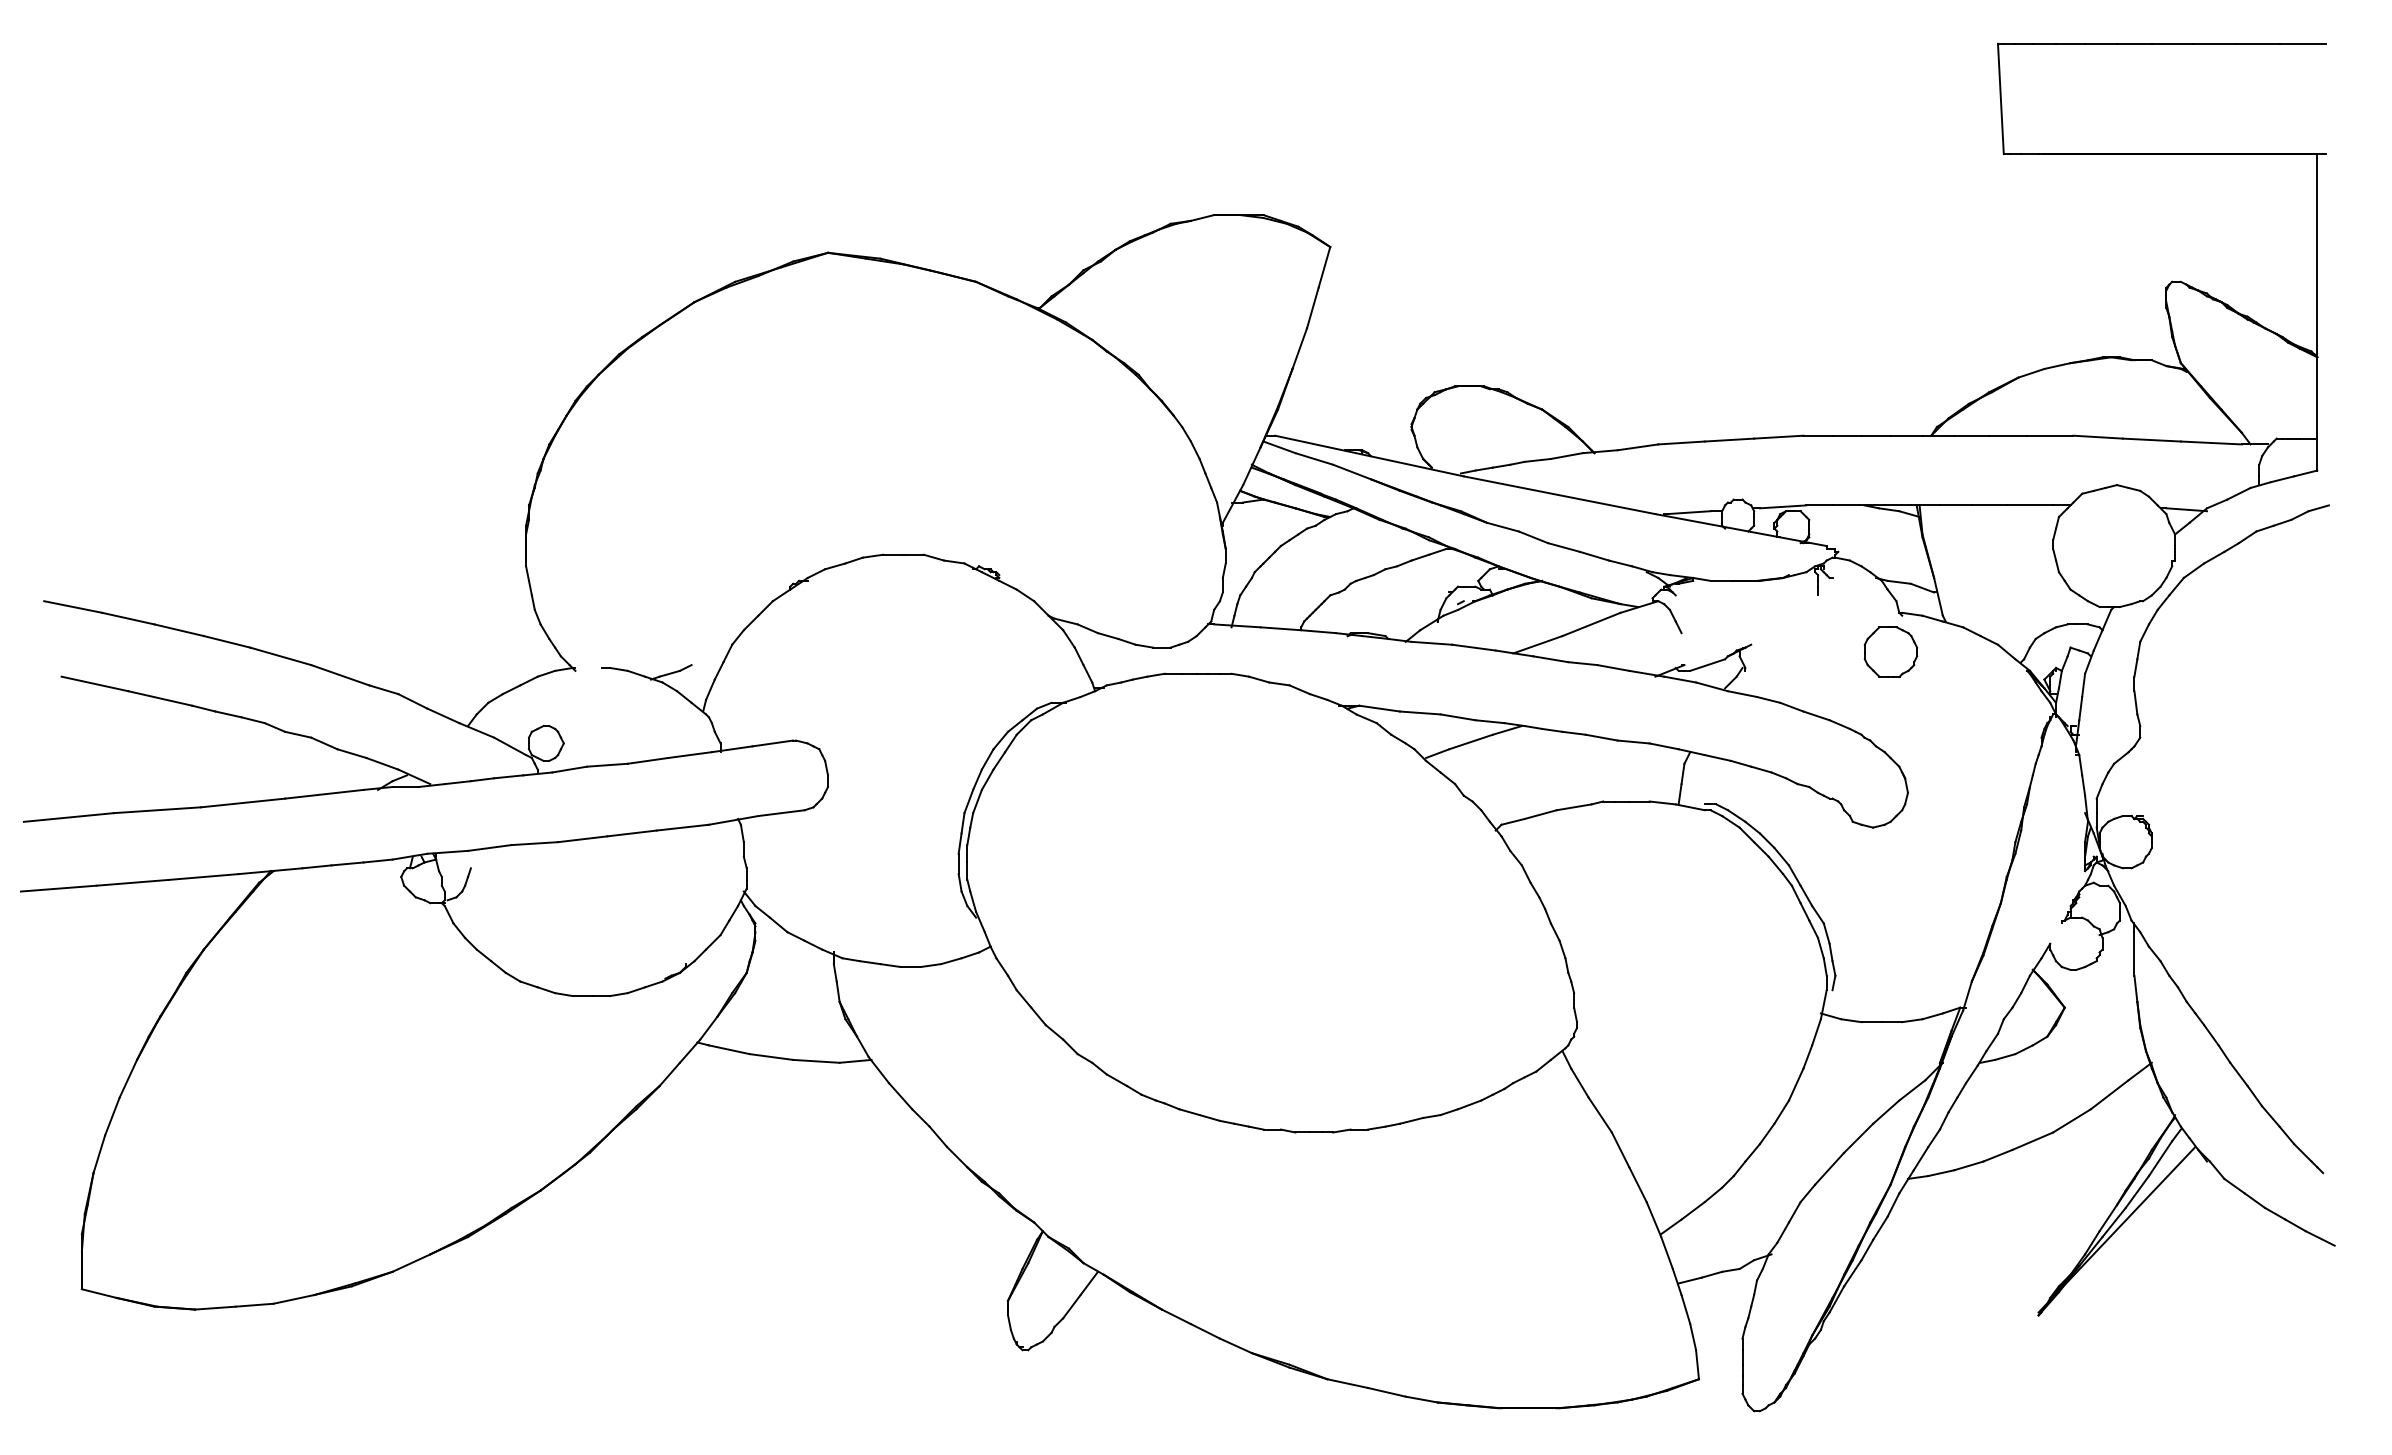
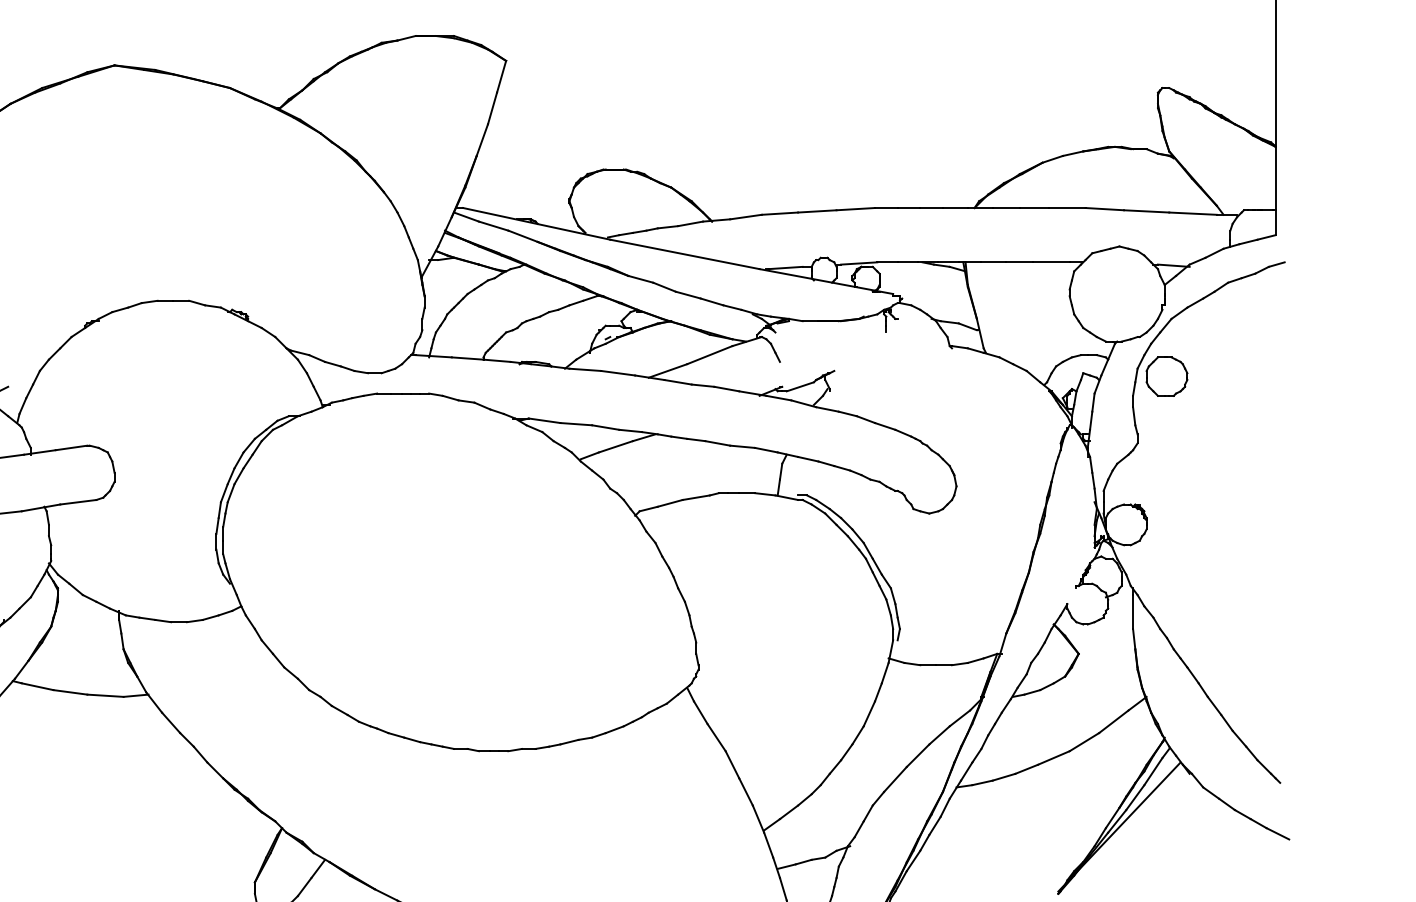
part: (1890, 651) -> (1166, 376), moved

